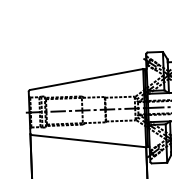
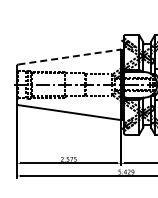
line: (86, 79) -> (69, 57), solid -> dashed

